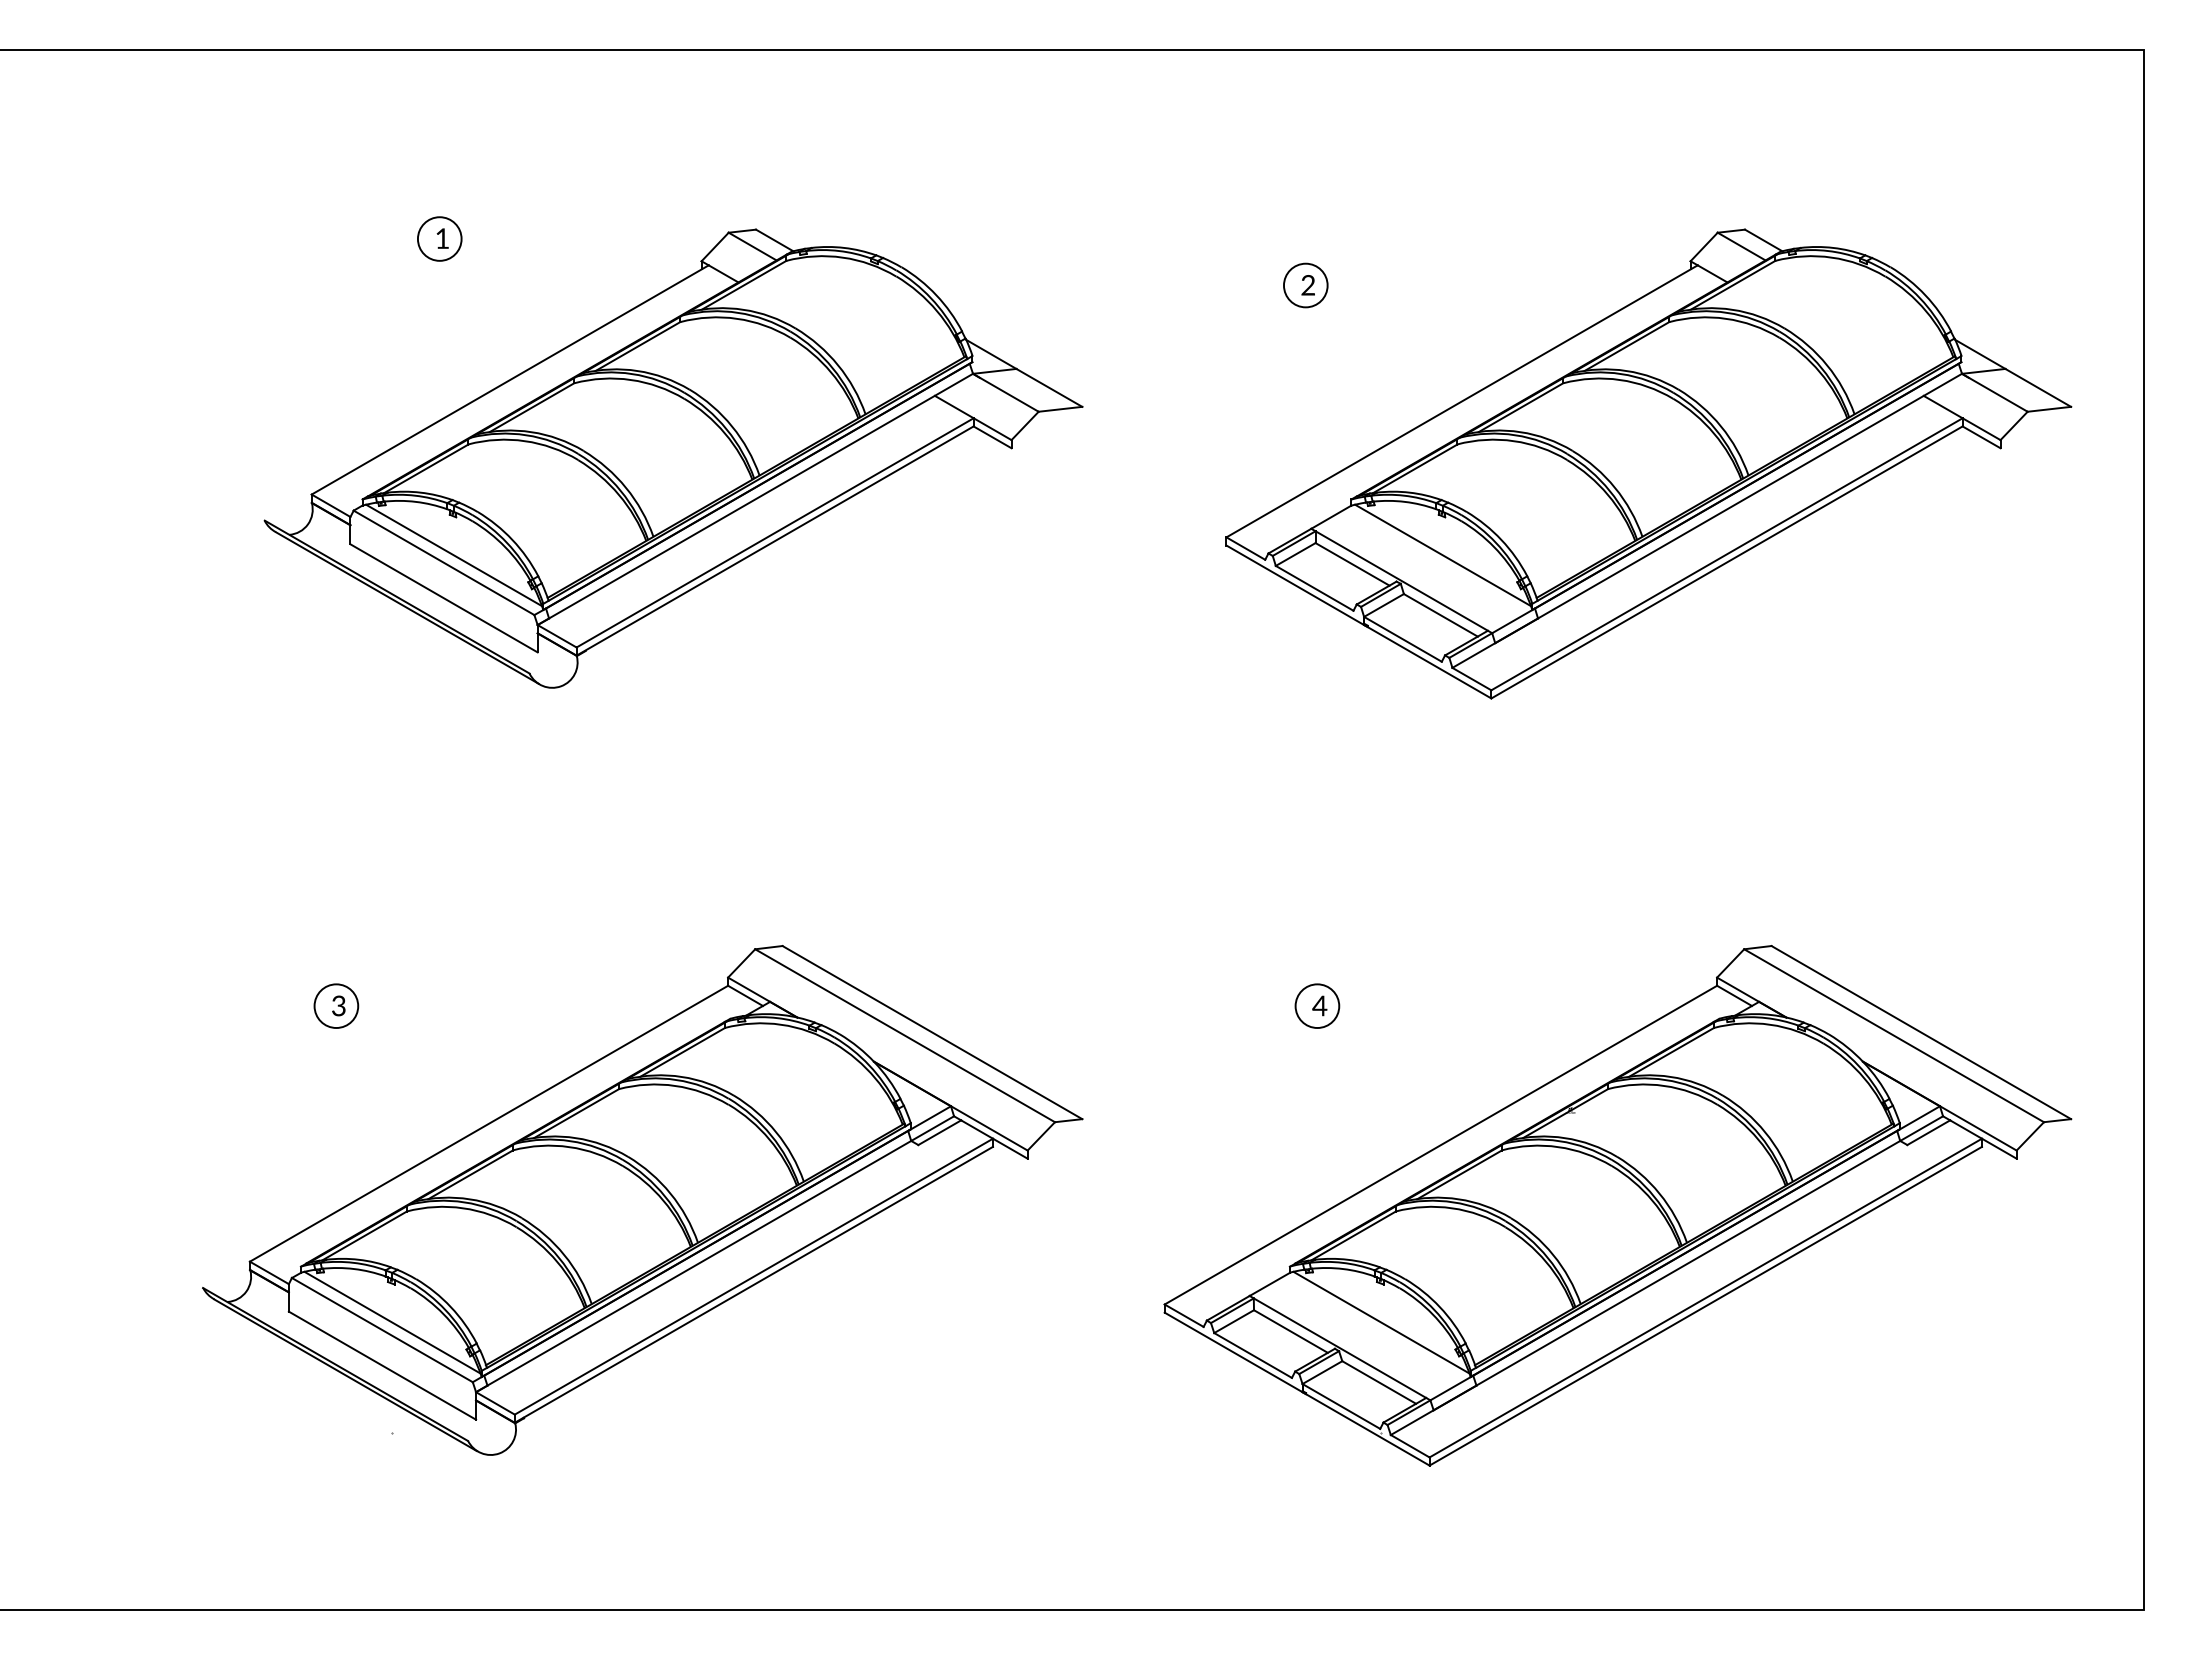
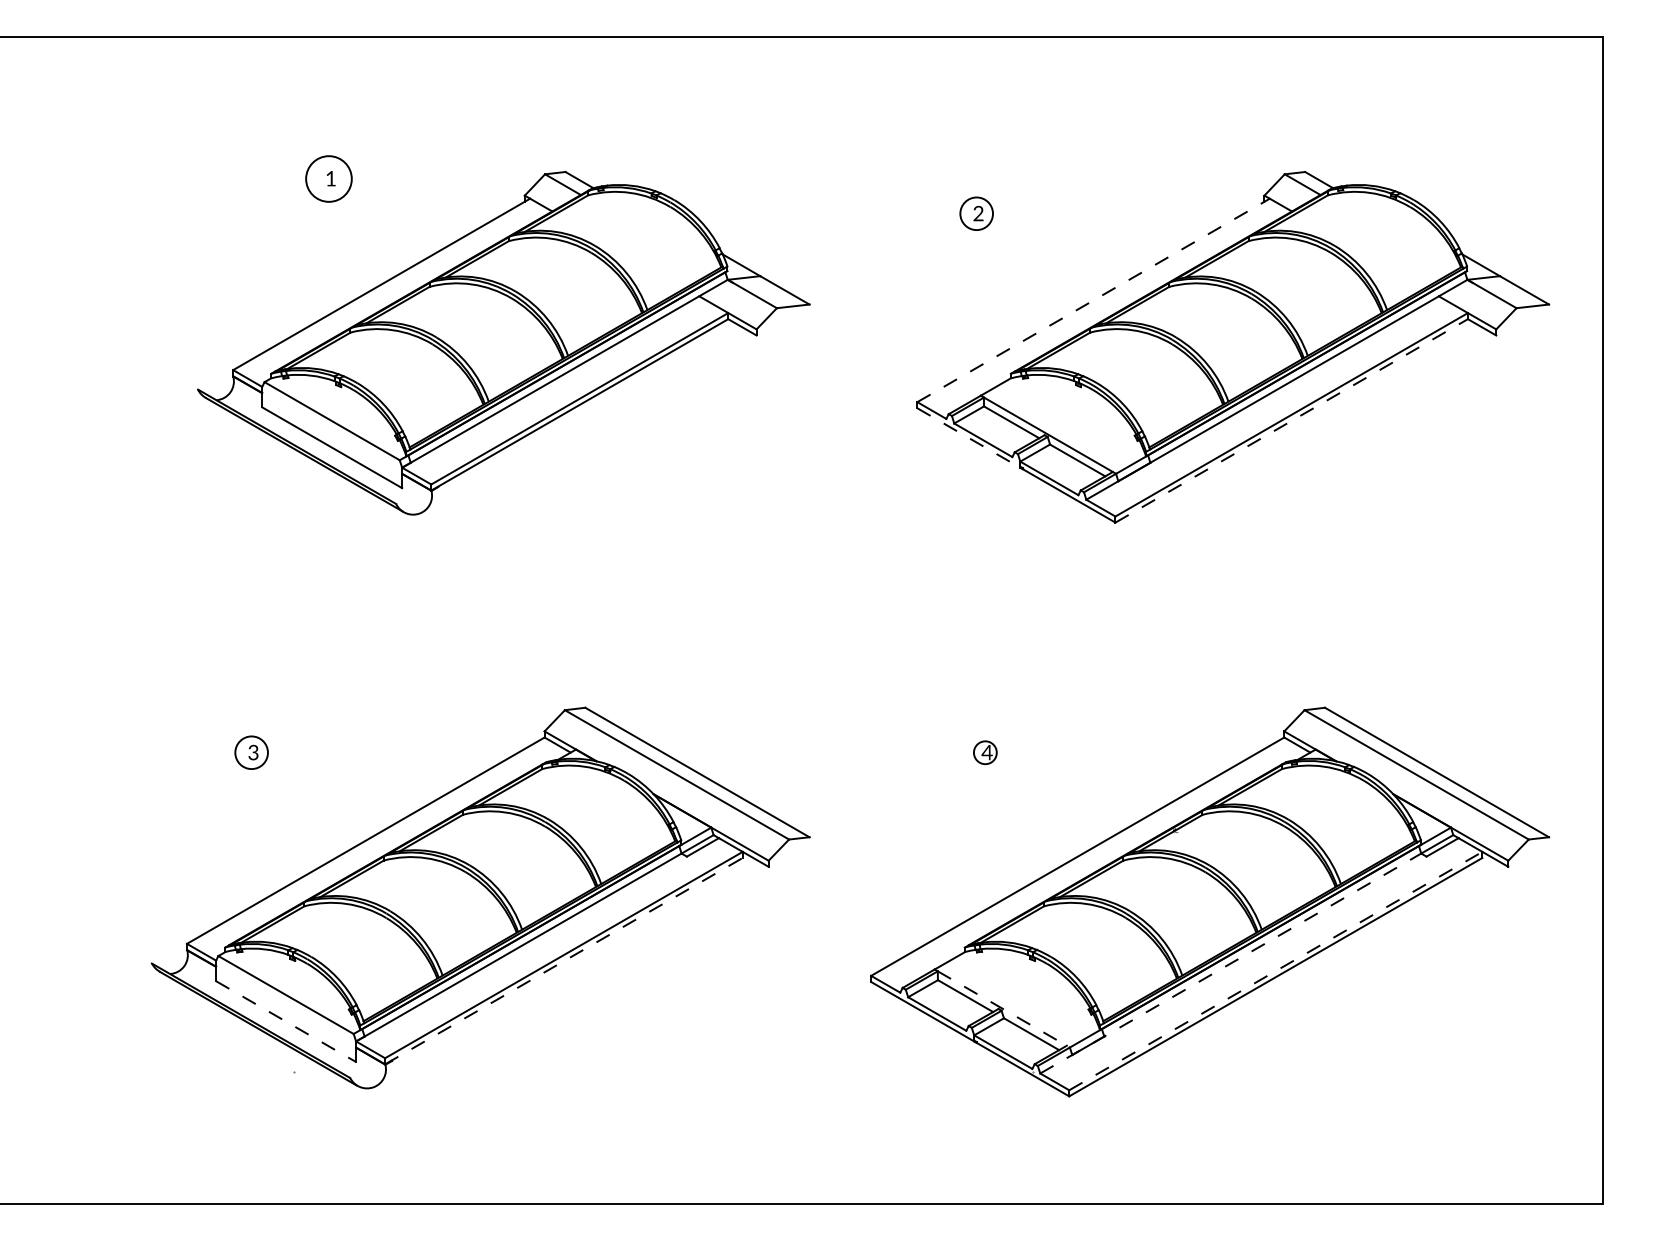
circle: (439, 238) -> (328, 178), size x1.4
line: (1462, 401) -> (1093, 300), solid -> dashed
line: (453, 555) -> (339, 415), removed
line: (1442, 555) -> (1078, 415), removed
line: (1727, 562) -> (1292, 420), solid -> dashed
line: (1295, 585) -> (968, 438), solid -> dashed
circle: (1317, 1006) -> (985, 753), size x0.7
line: (754, 1284) -> (564, 960), solid -> dashed
line: (1645, 1287) -> (1230, 963), solid -> dashed
line: (1705, 1298) -> (1275, 971), solid -> dashed
line: (392, 1322) -> (293, 989), removed
line: (1381, 1322) -> (1033, 989), removed
line: (1342, 1349) -> (1004, 1009), solid -> dashed
line: (382, 1365) -> (286, 1021), solid -> dashed

